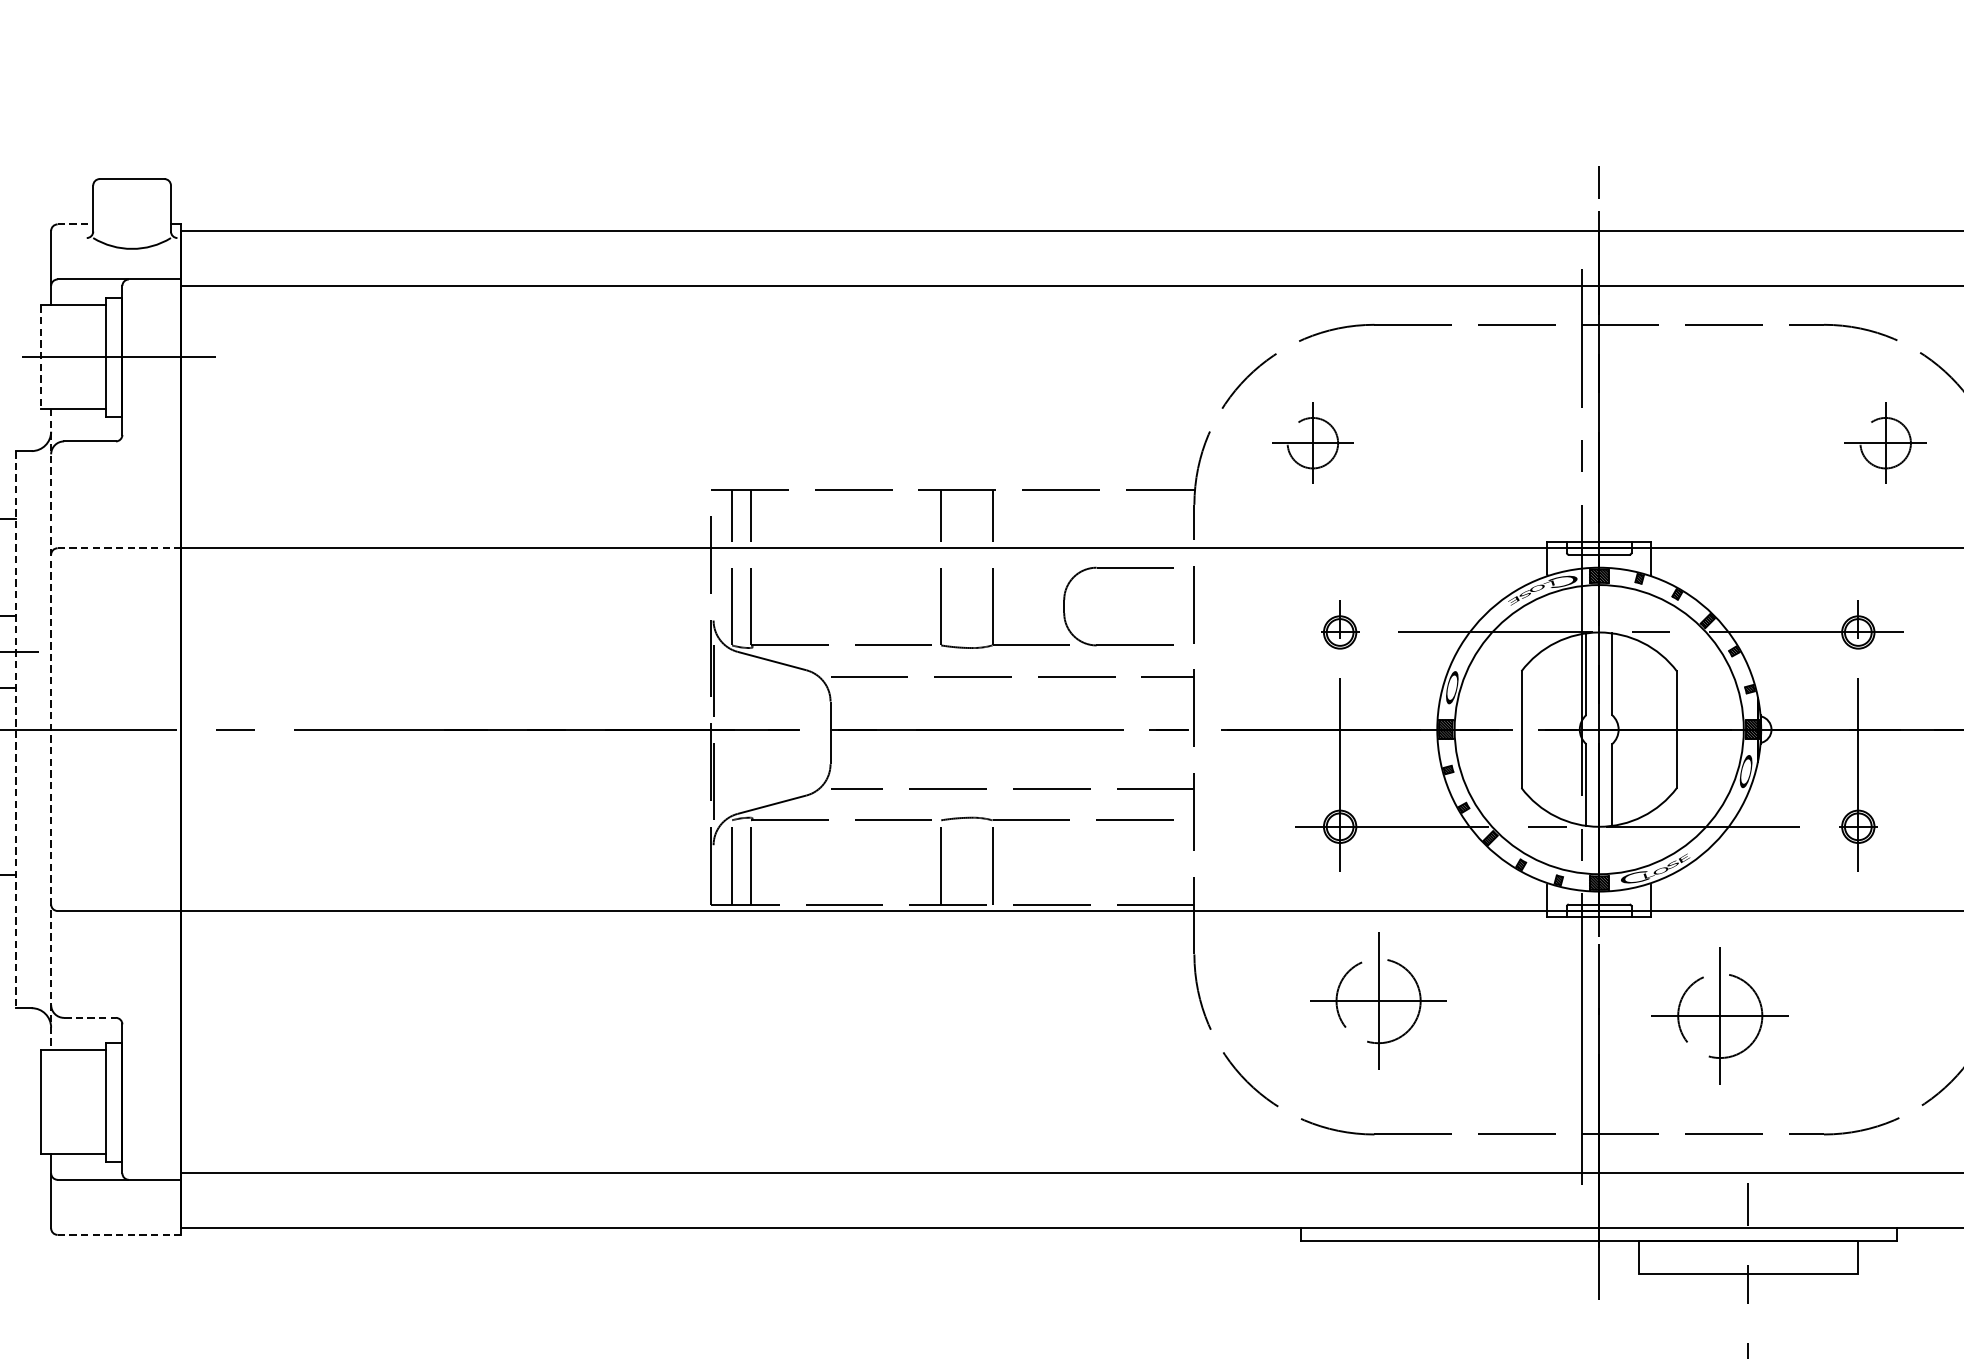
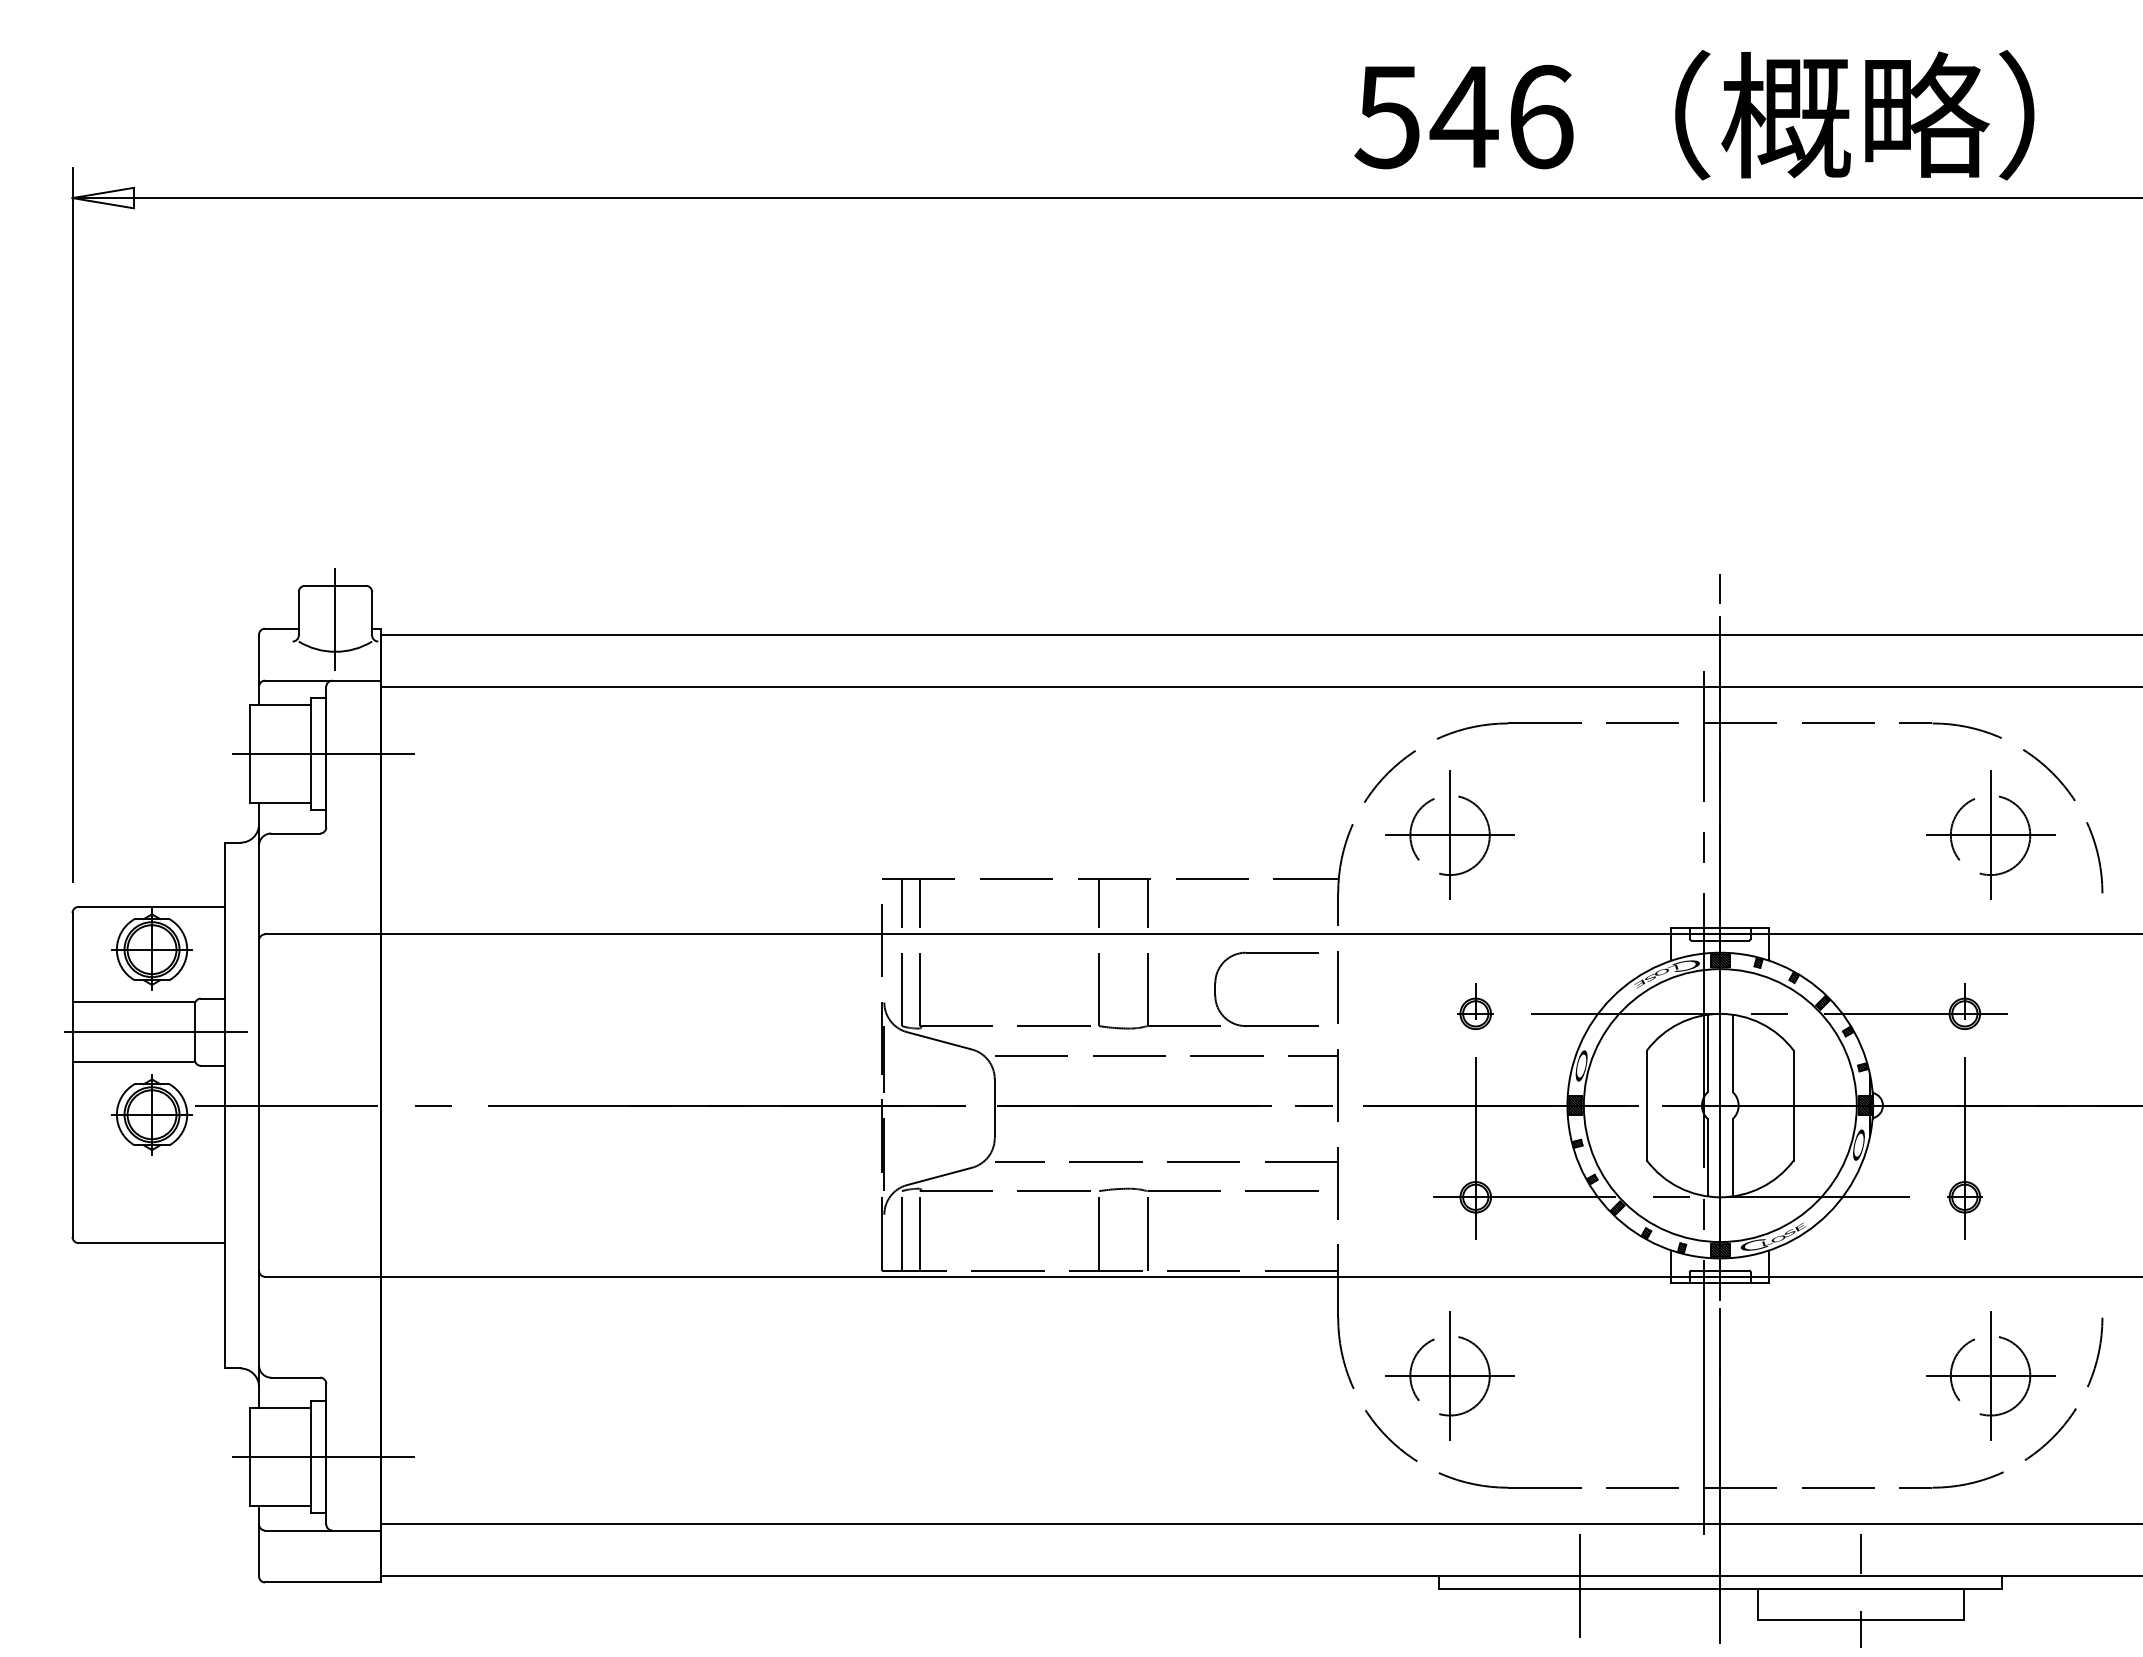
line: (132, 214) -> (335, 619), added
line: (74, 224) -> (281, 628), dashed -> solid
line: (41, 357) -> (249, 754), dashed -> solid
part: (1312, 442) -> (1449, 834), size x1.67
part: (1885, 442) -> (1990, 834), size x1.67
line: (119, 548) -> (323, 934), dashed -> solid
line: (15, 729) -> (225, 1105), dashed -> solid
line: (51, 729) -> (259, 1105), dashed -> solid
part: (1378, 1000) -> (1449, 1375), moved
part: (1720, 1015) -> (1990, 1375), moved
line: (90, 1017) -> (296, 1377), dashed -> solid
line: (122, 1102) -> (326, 1457), added
line: (119, 1234) -> (323, 1582), dashed -> solid
line: (1450, 1238) -> (1579, 1585), added

